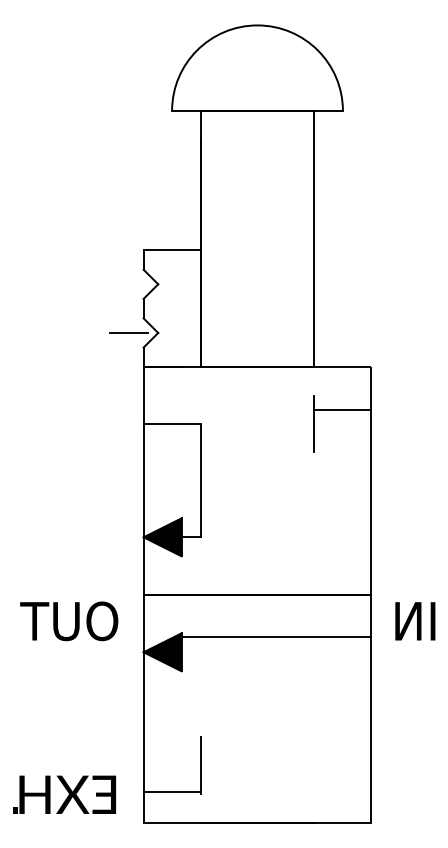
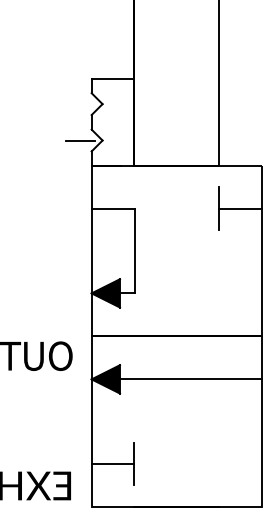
line: (342, 410) -> (240, 208), moved
line: (276, 637) -> (191, 379), moved
line: (171, 791) -> (112, 464), moved

